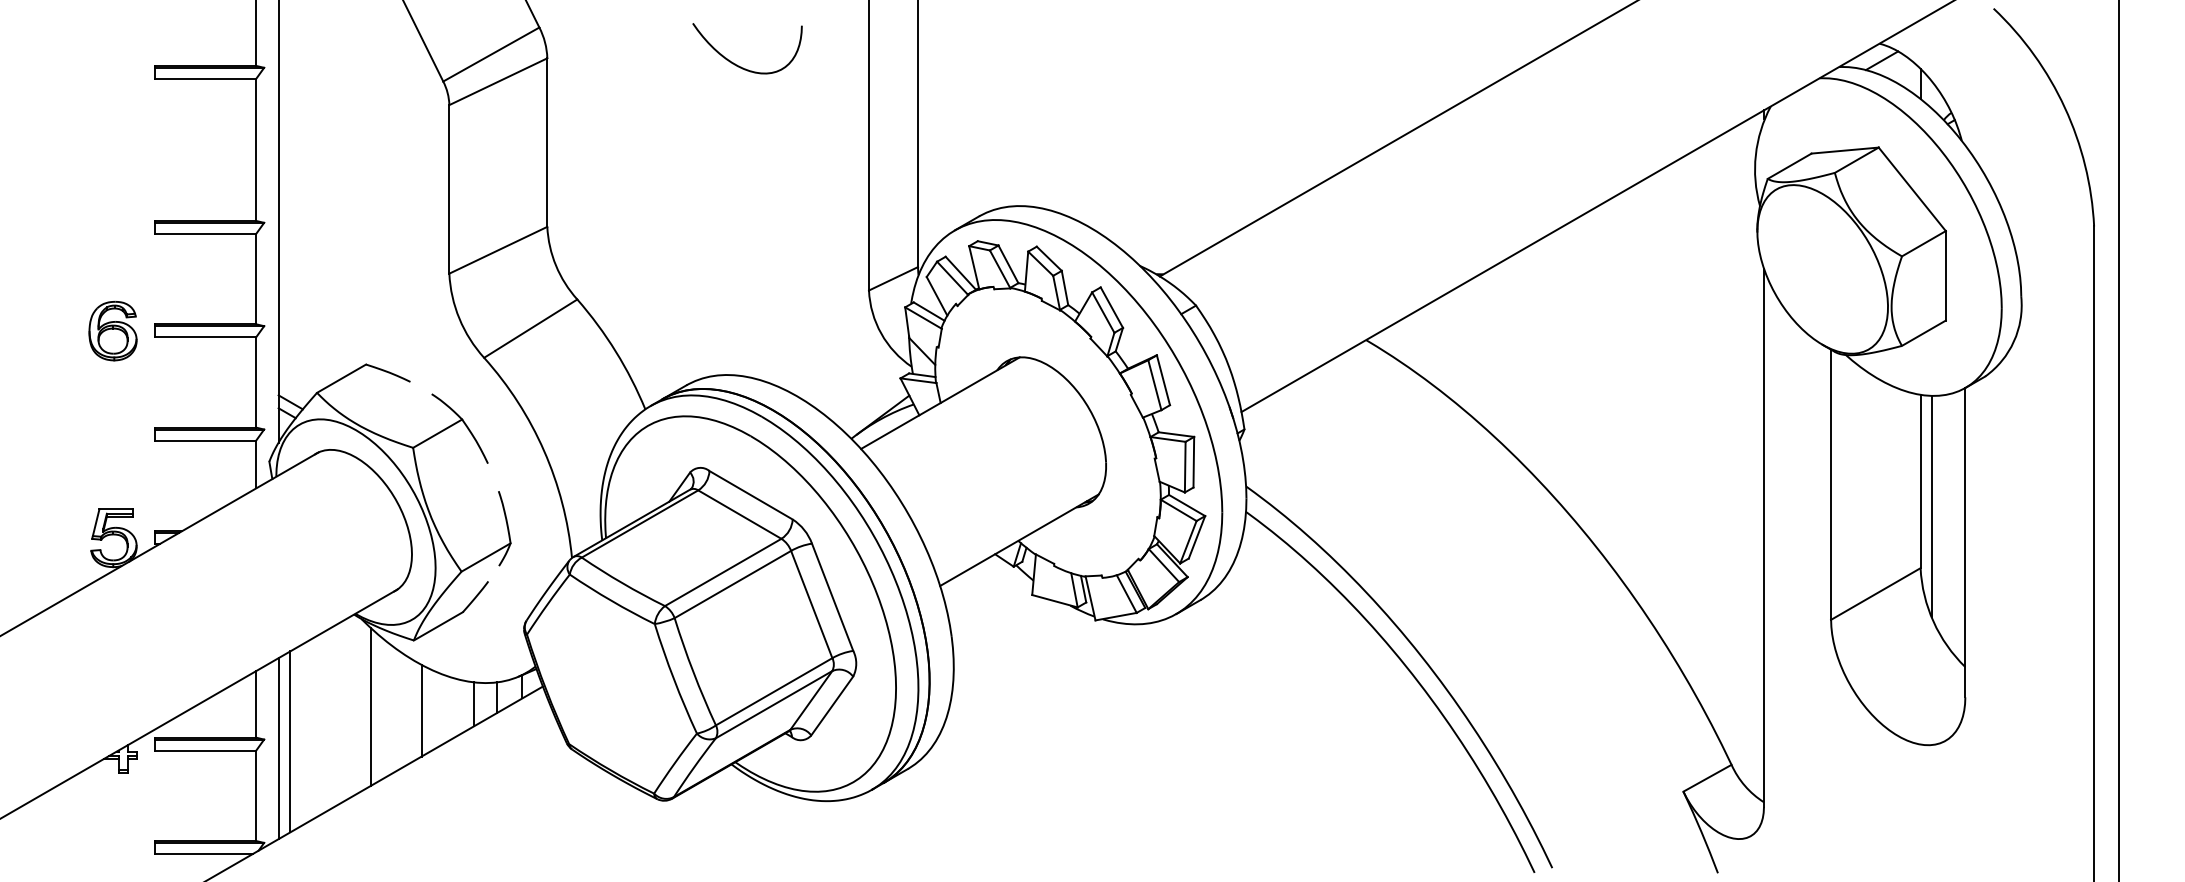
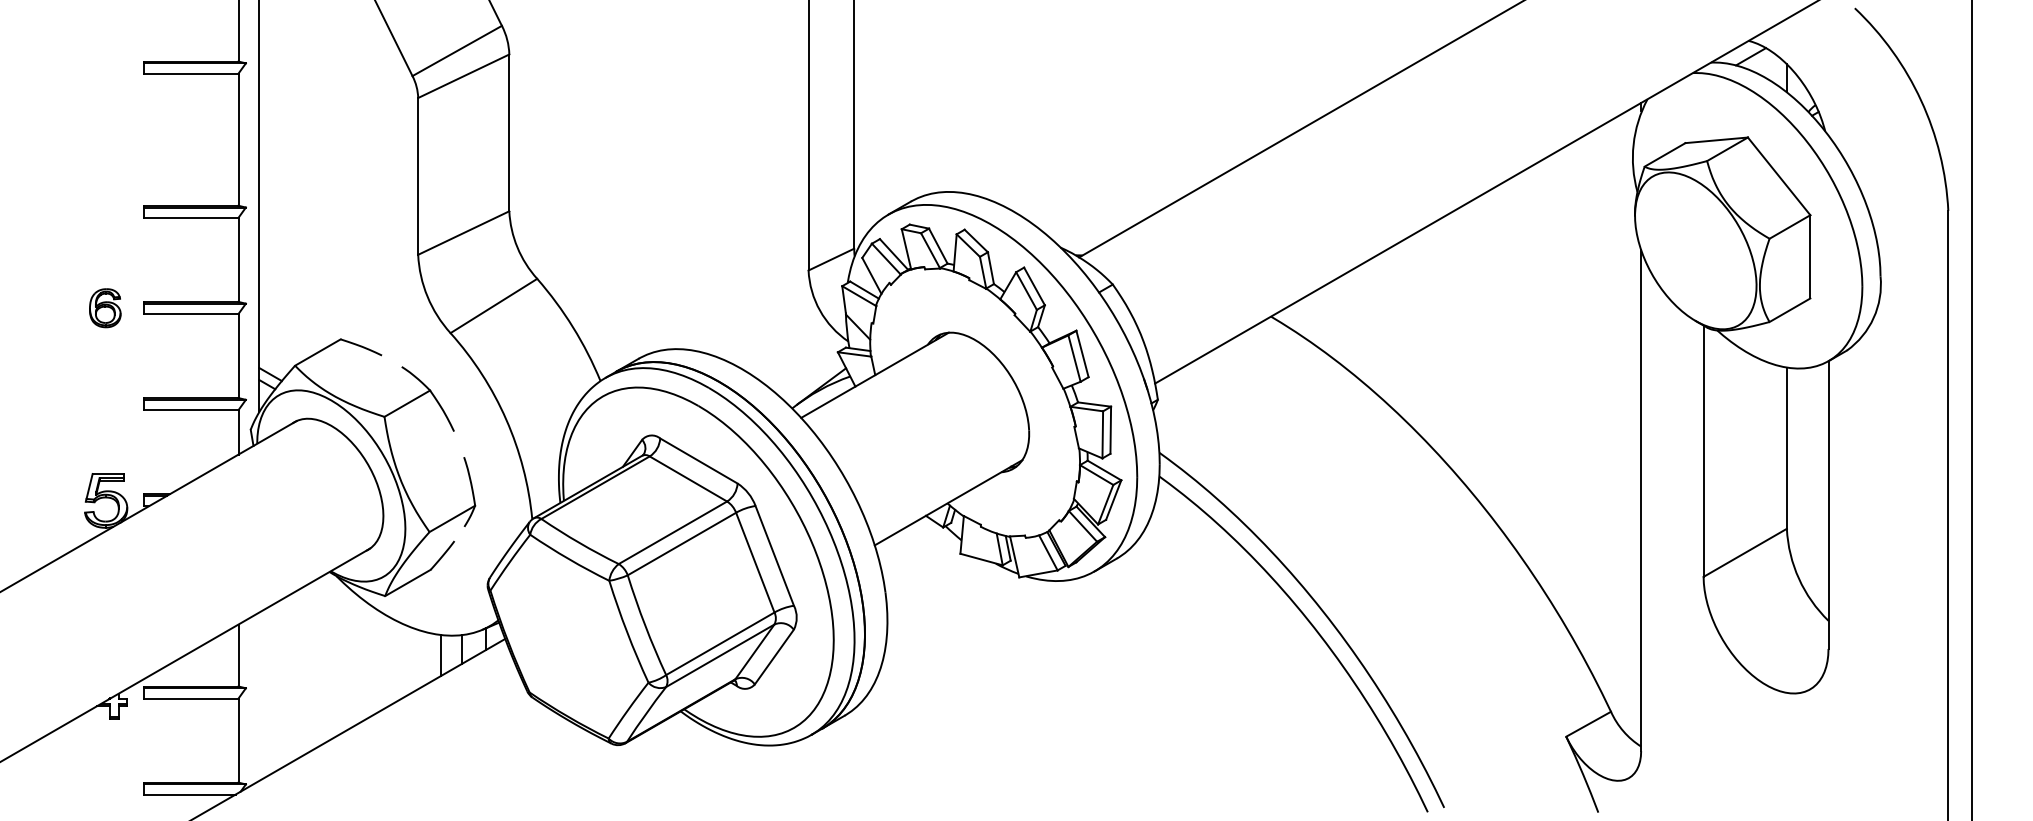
curve: (739, 65) -> (688, 61), removed
part: (112, 330) -> (104, 307), size x0.7
line: (1931, 506) -> (1797, 471), removed
line: (371, 706) -> (345, 657), removed
line: (421, 710) -> (392, 661), removed
line: (290, 741) -> (270, 690), removed
line: (278, 748) -> (259, 696), removed

